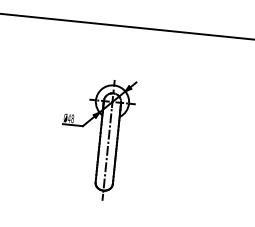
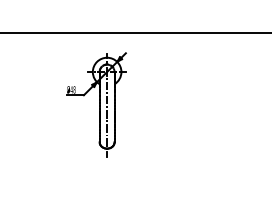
part: (96, 138) -> (96, 104), moved

